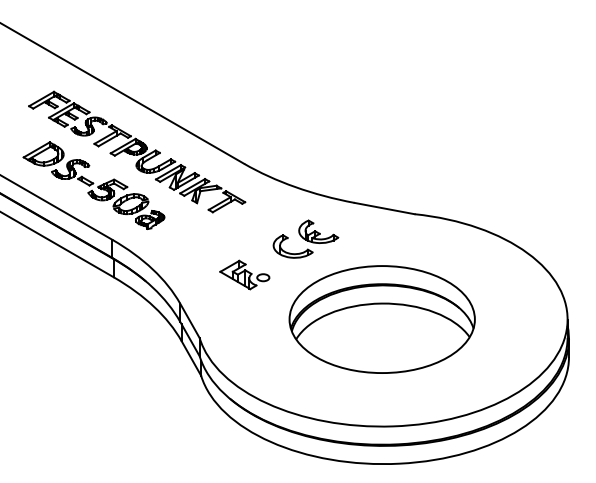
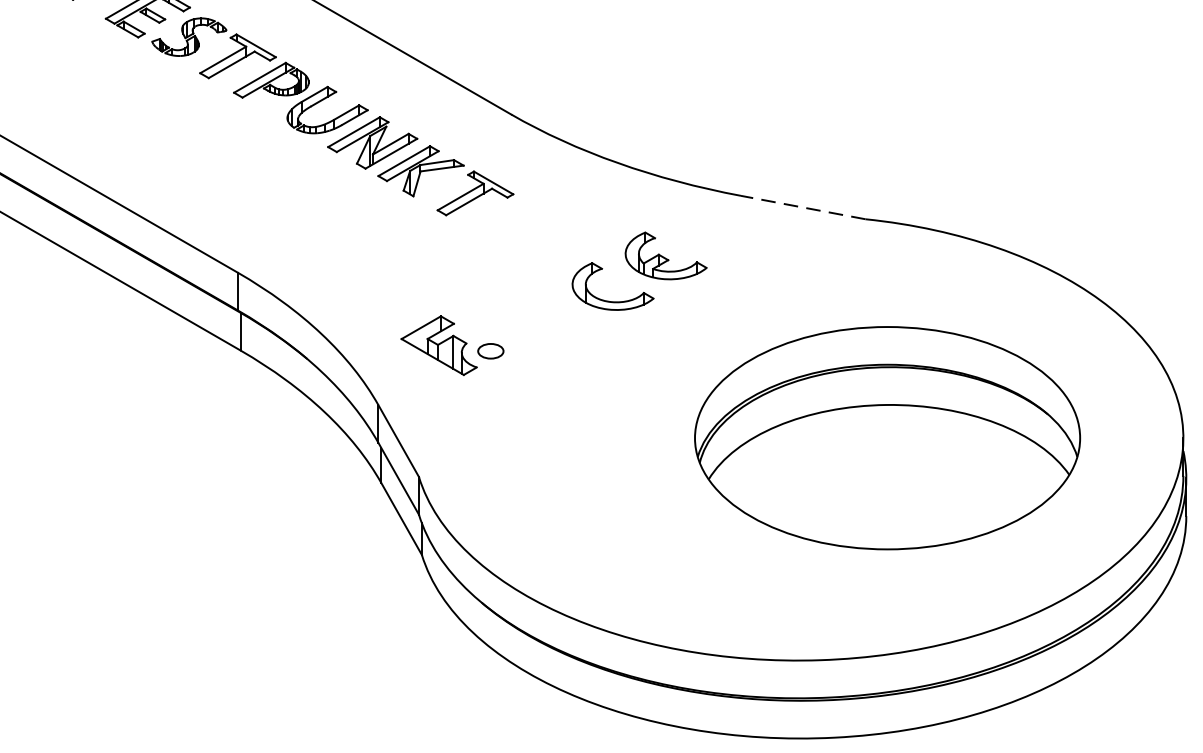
part: (93, 185) -> (198, 159), removed
line: (384, 208) -> (802, 207), solid -> dashed
part: (244, 274) -> (451, 344), moved
part: (381, 319) -> (886, 438), moved

